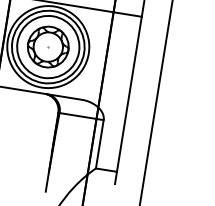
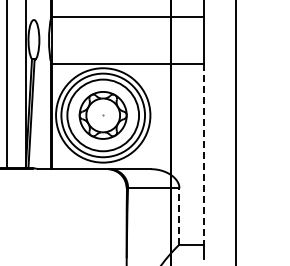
line: (129, 94) -> (203, 154), solid -> dashed
line: (100, 143) -> (179, 215), solid -> dashed

